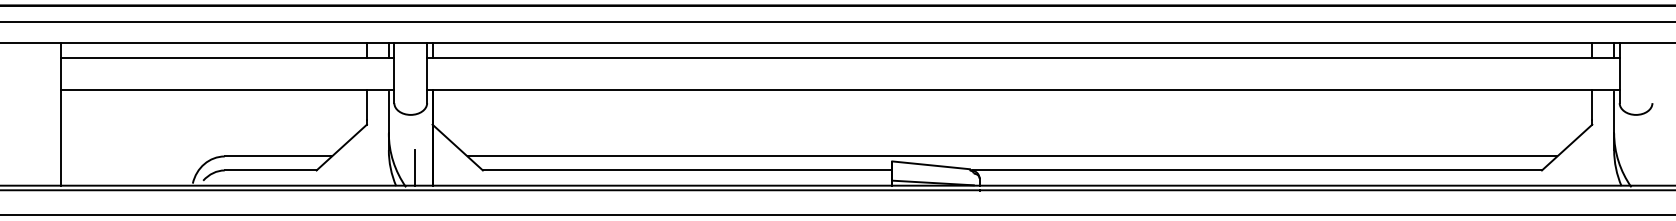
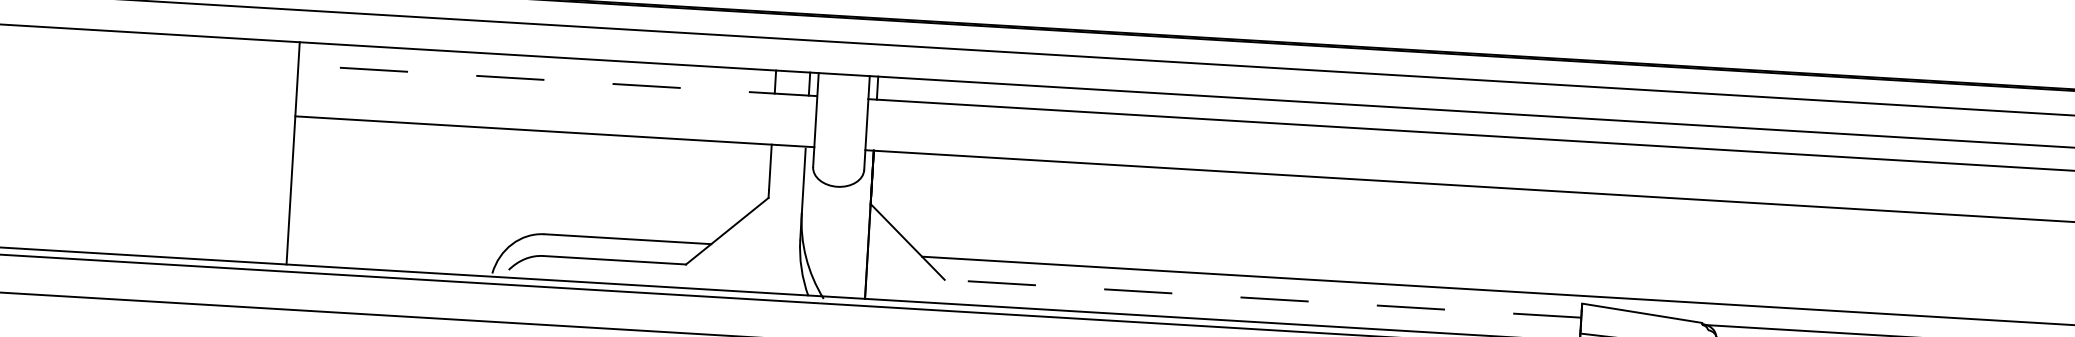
line: (227, 57) -> (557, 80), solid -> dashed
line: (415, 167) -> (840, 269), removed
line: (687, 170) -> (1262, 298), solid -> dashed

